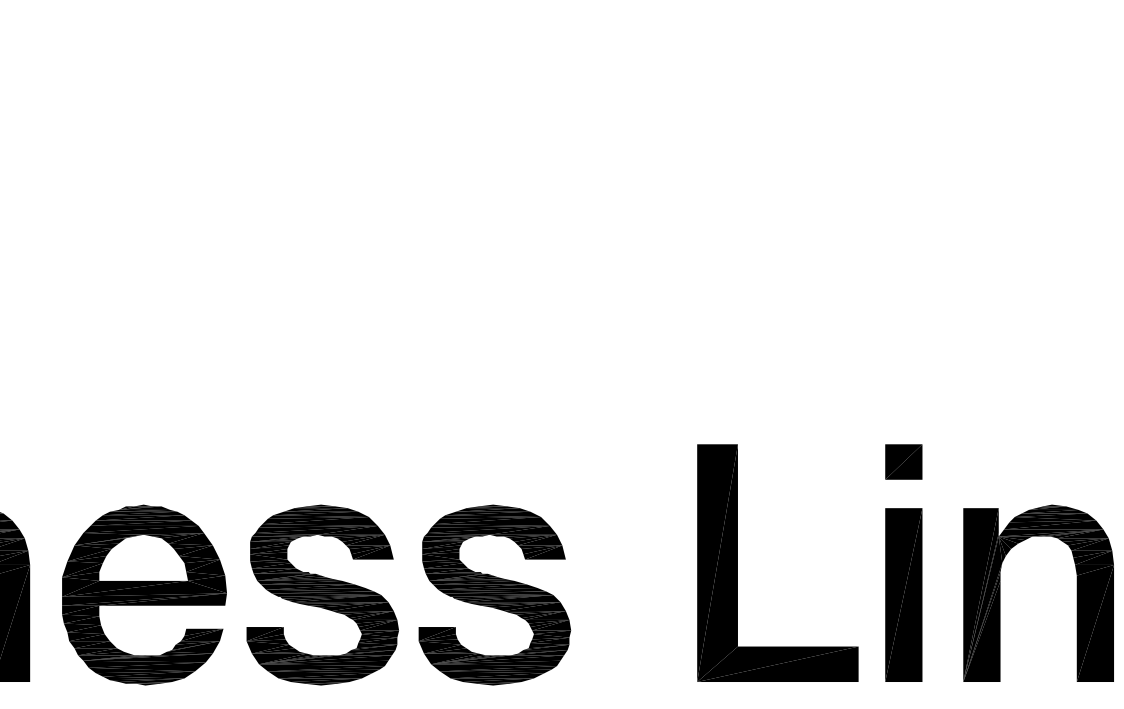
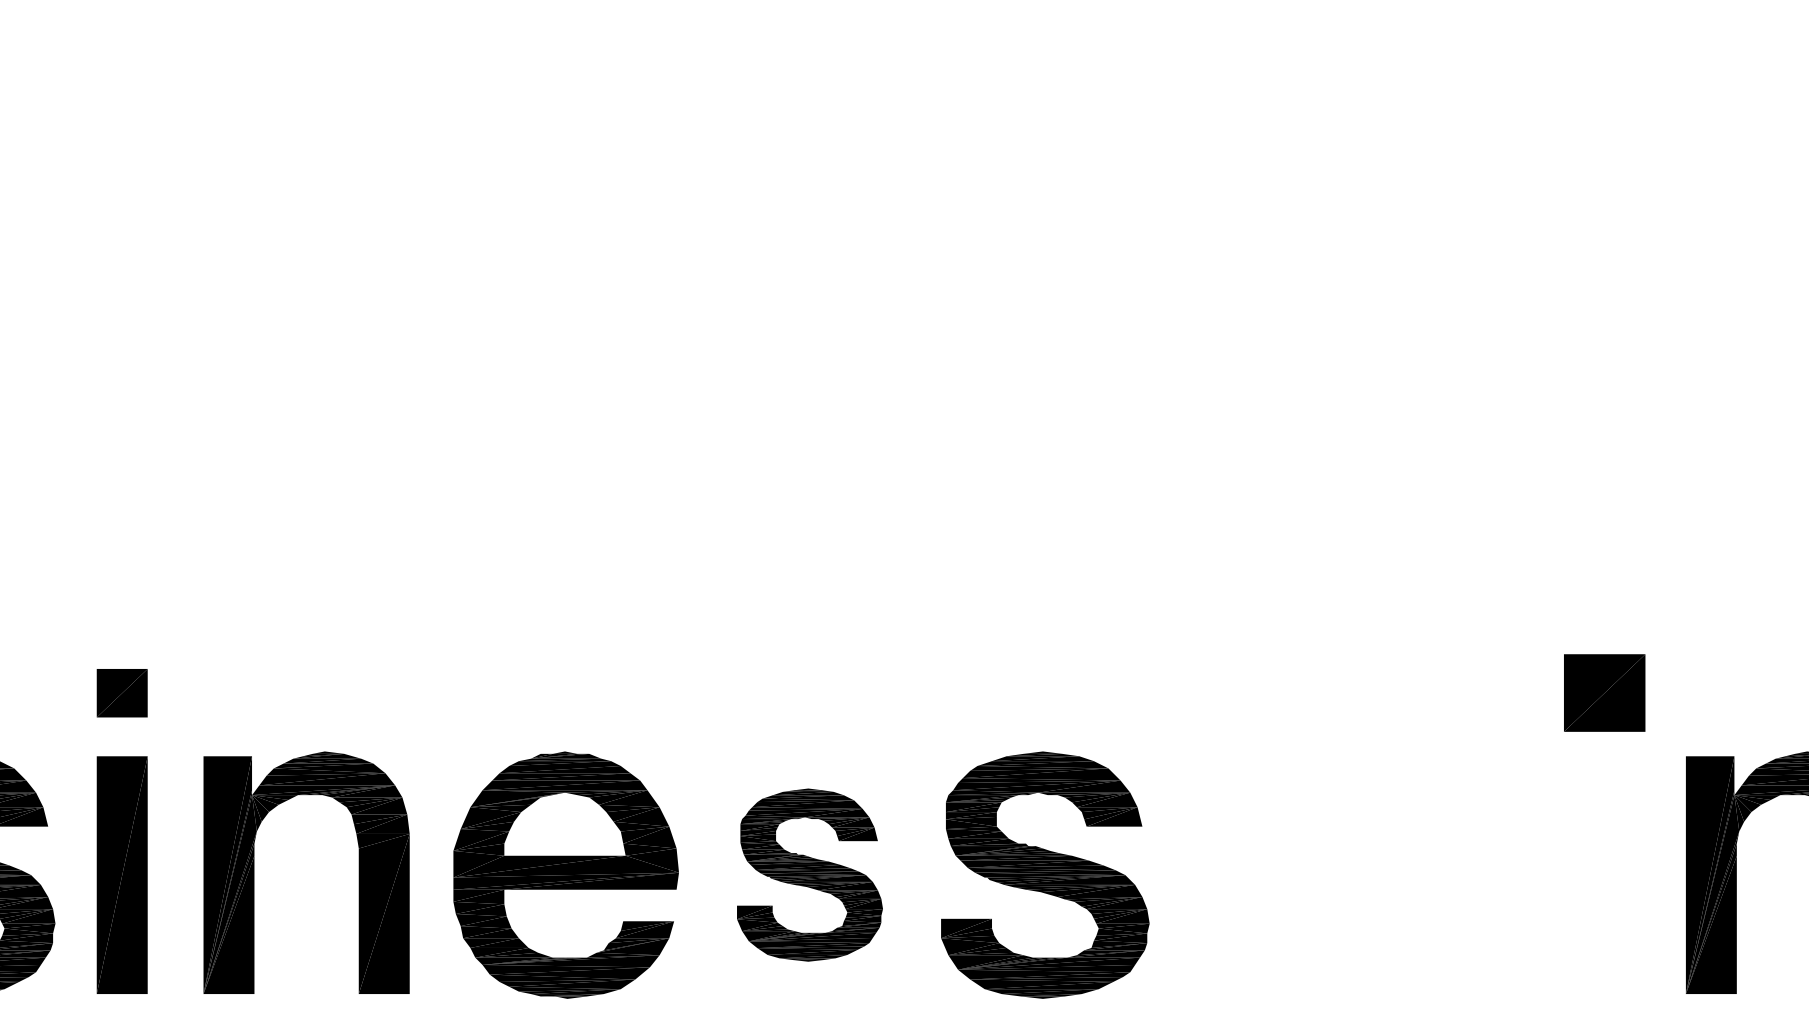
part: (903, 462) -> (1604, 693), size x1.6
part: (737, 563) -> (1377, 831), removed
part: (322, 594) -> (809, 874), size x0.7
part: (903, 594) -> (1604, 874), removed

